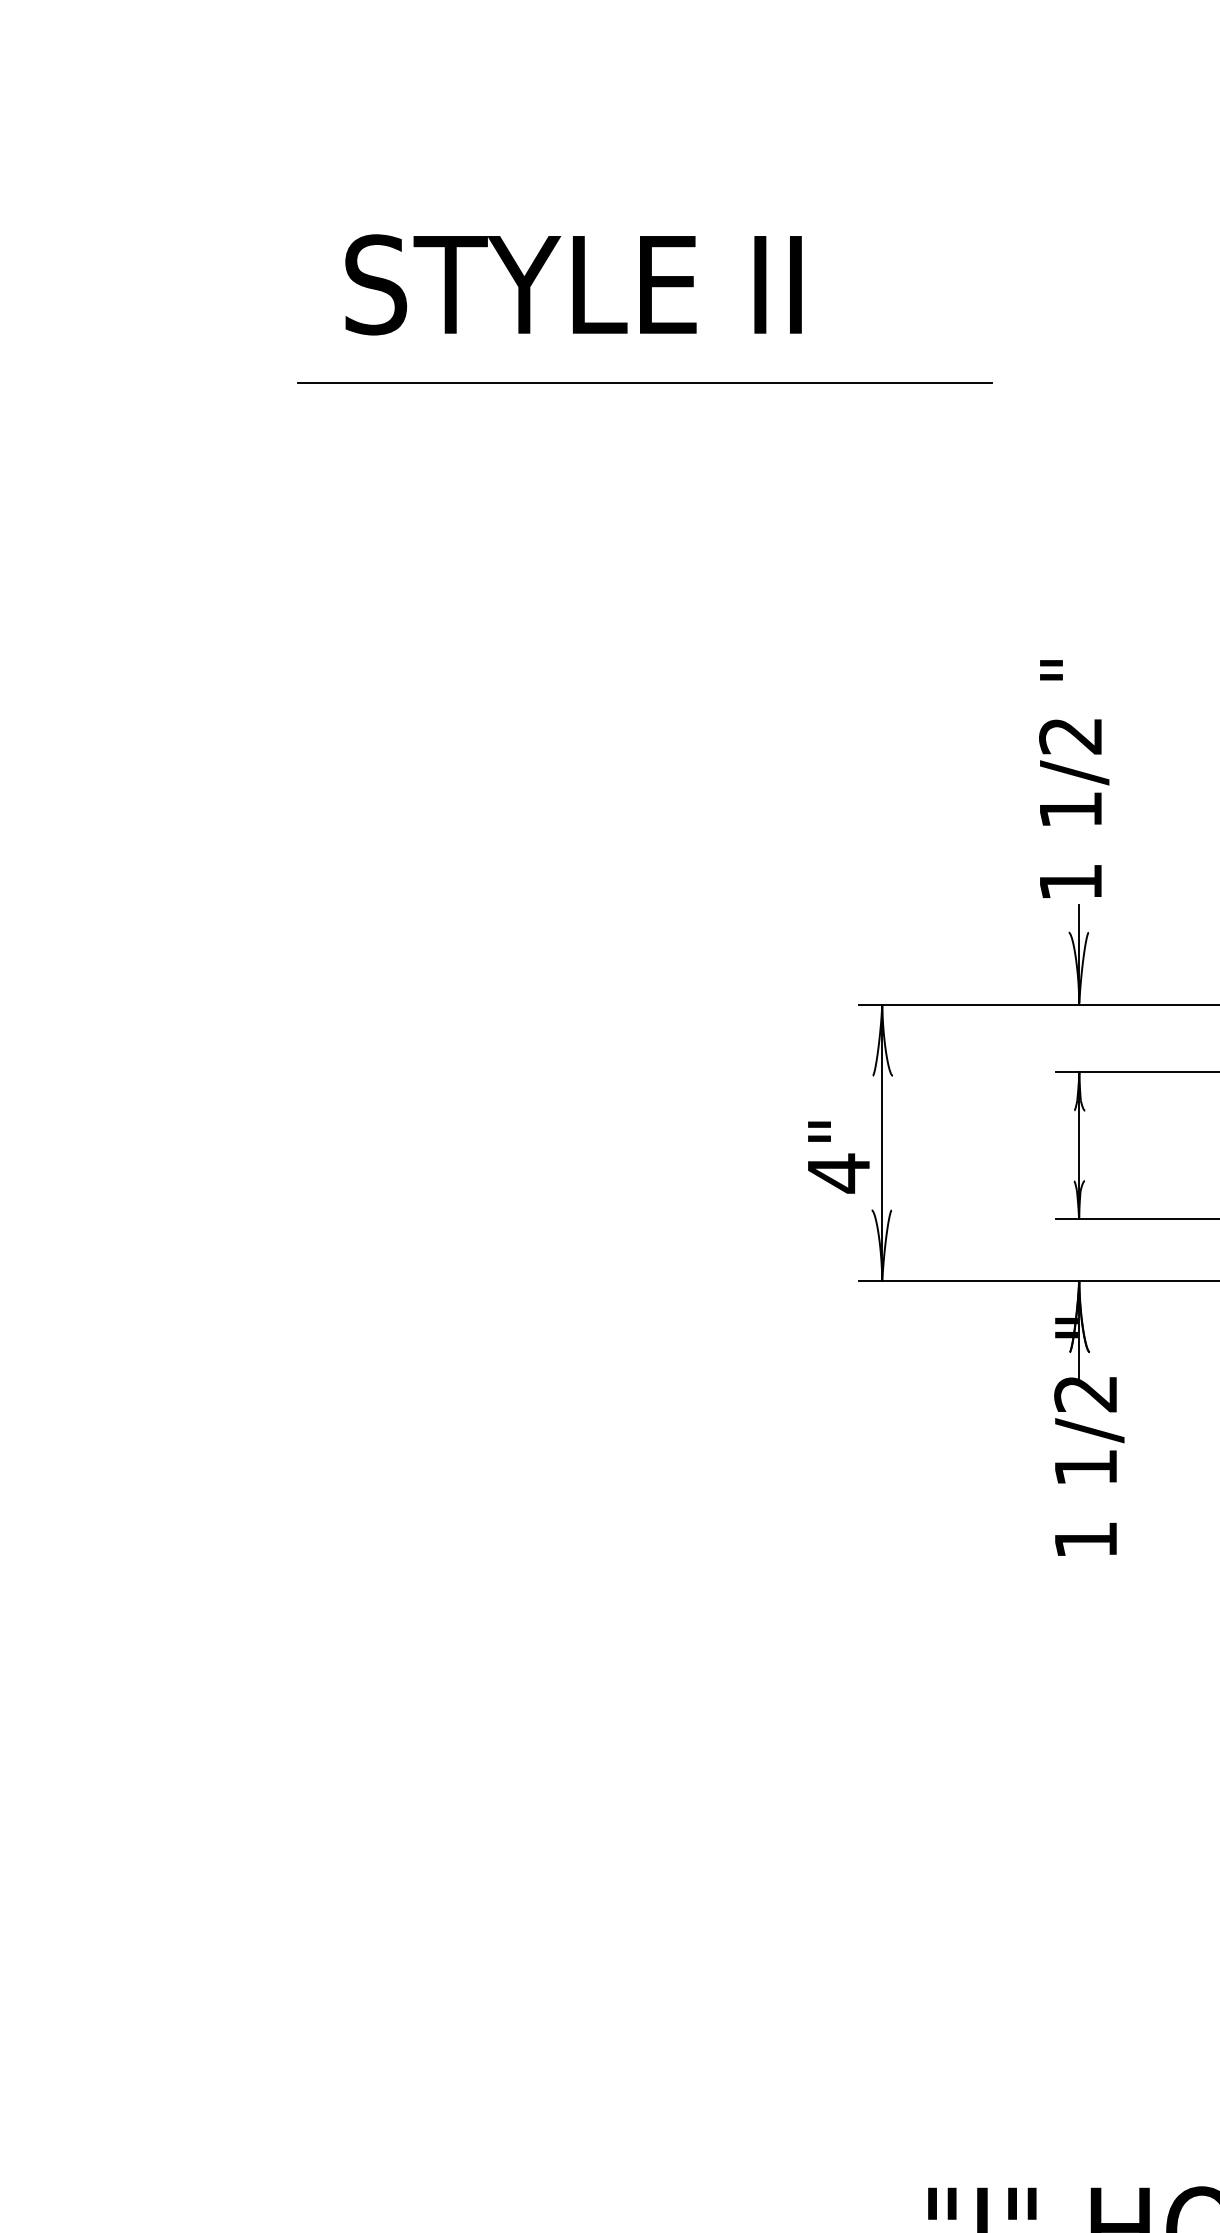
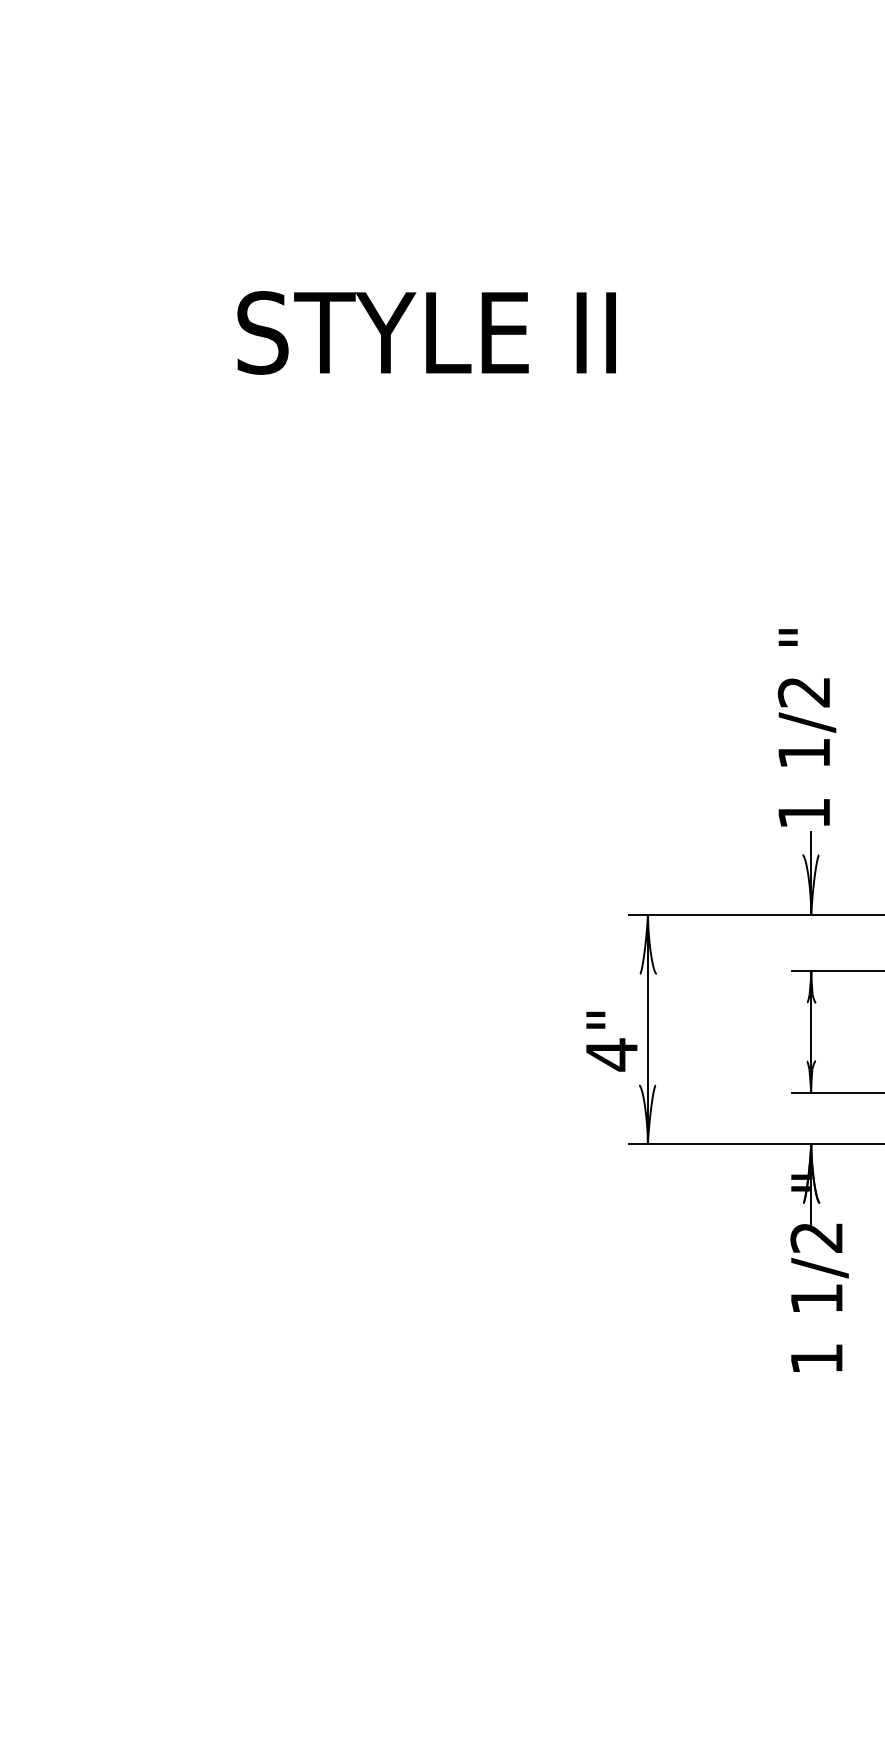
text: (573, 284) -> (426, 332), moved
line: (644, 382) -> (450, 398), removed

